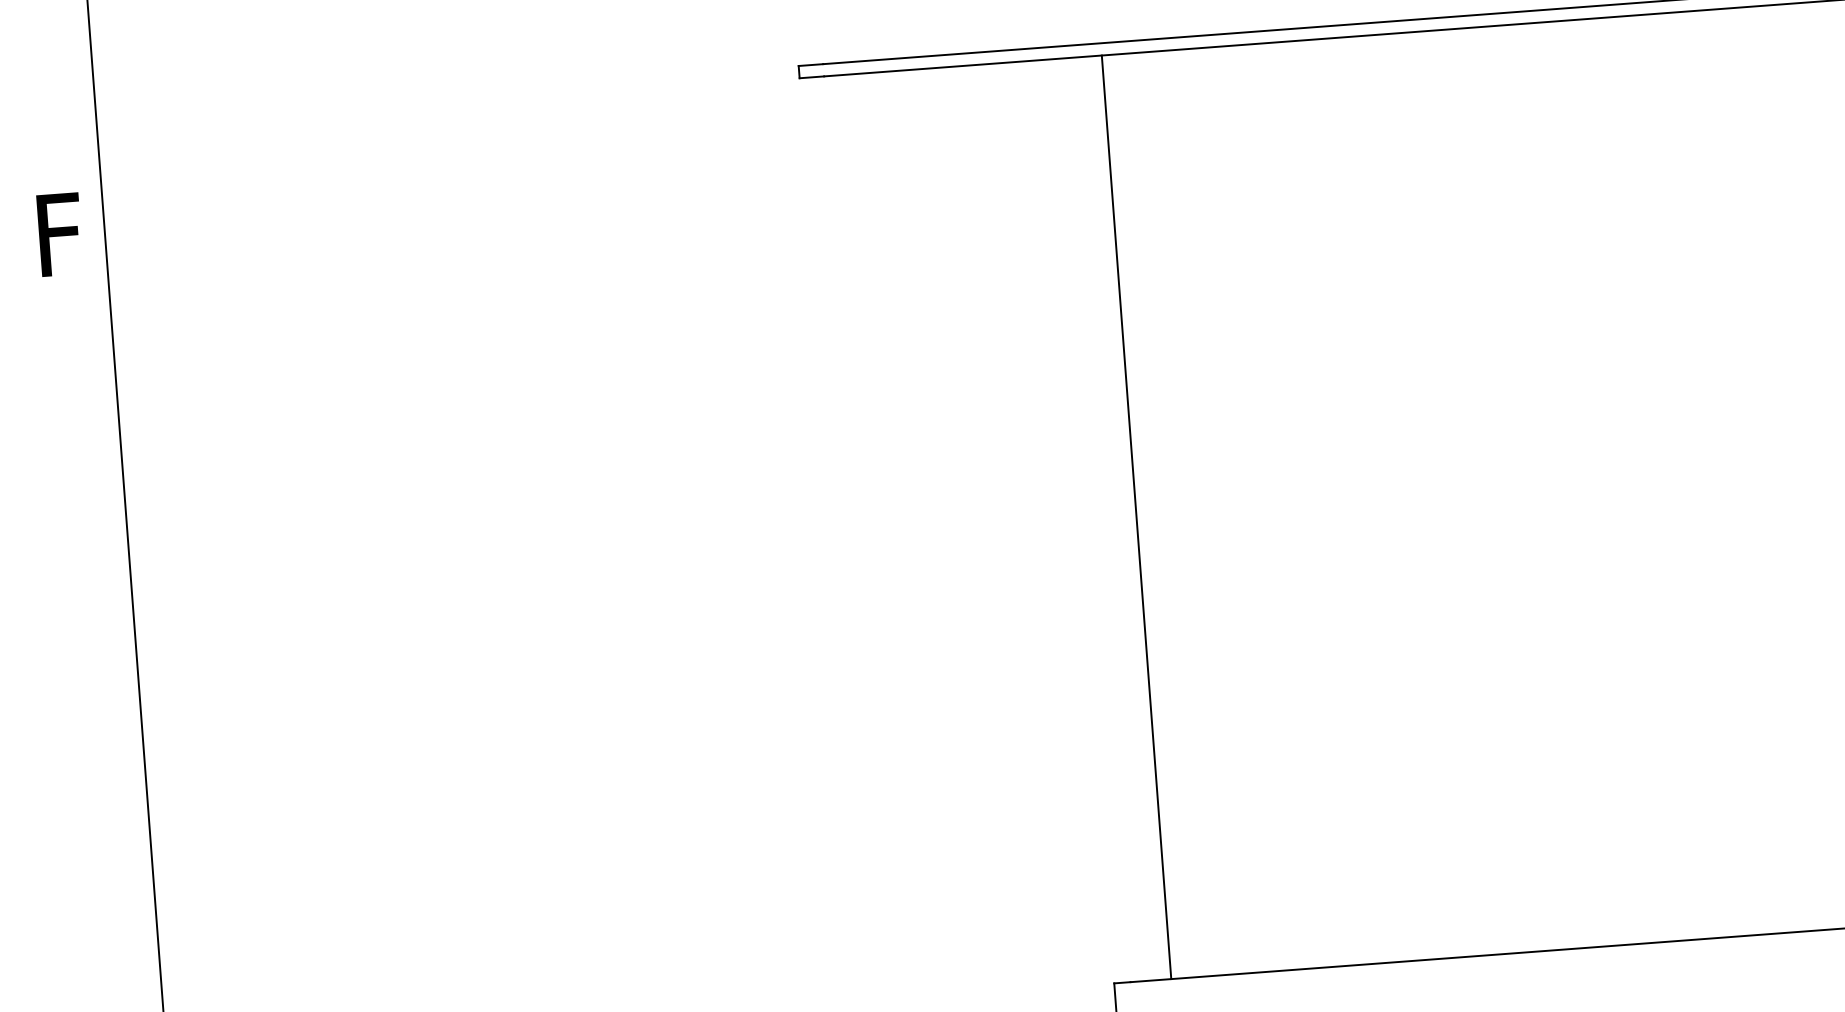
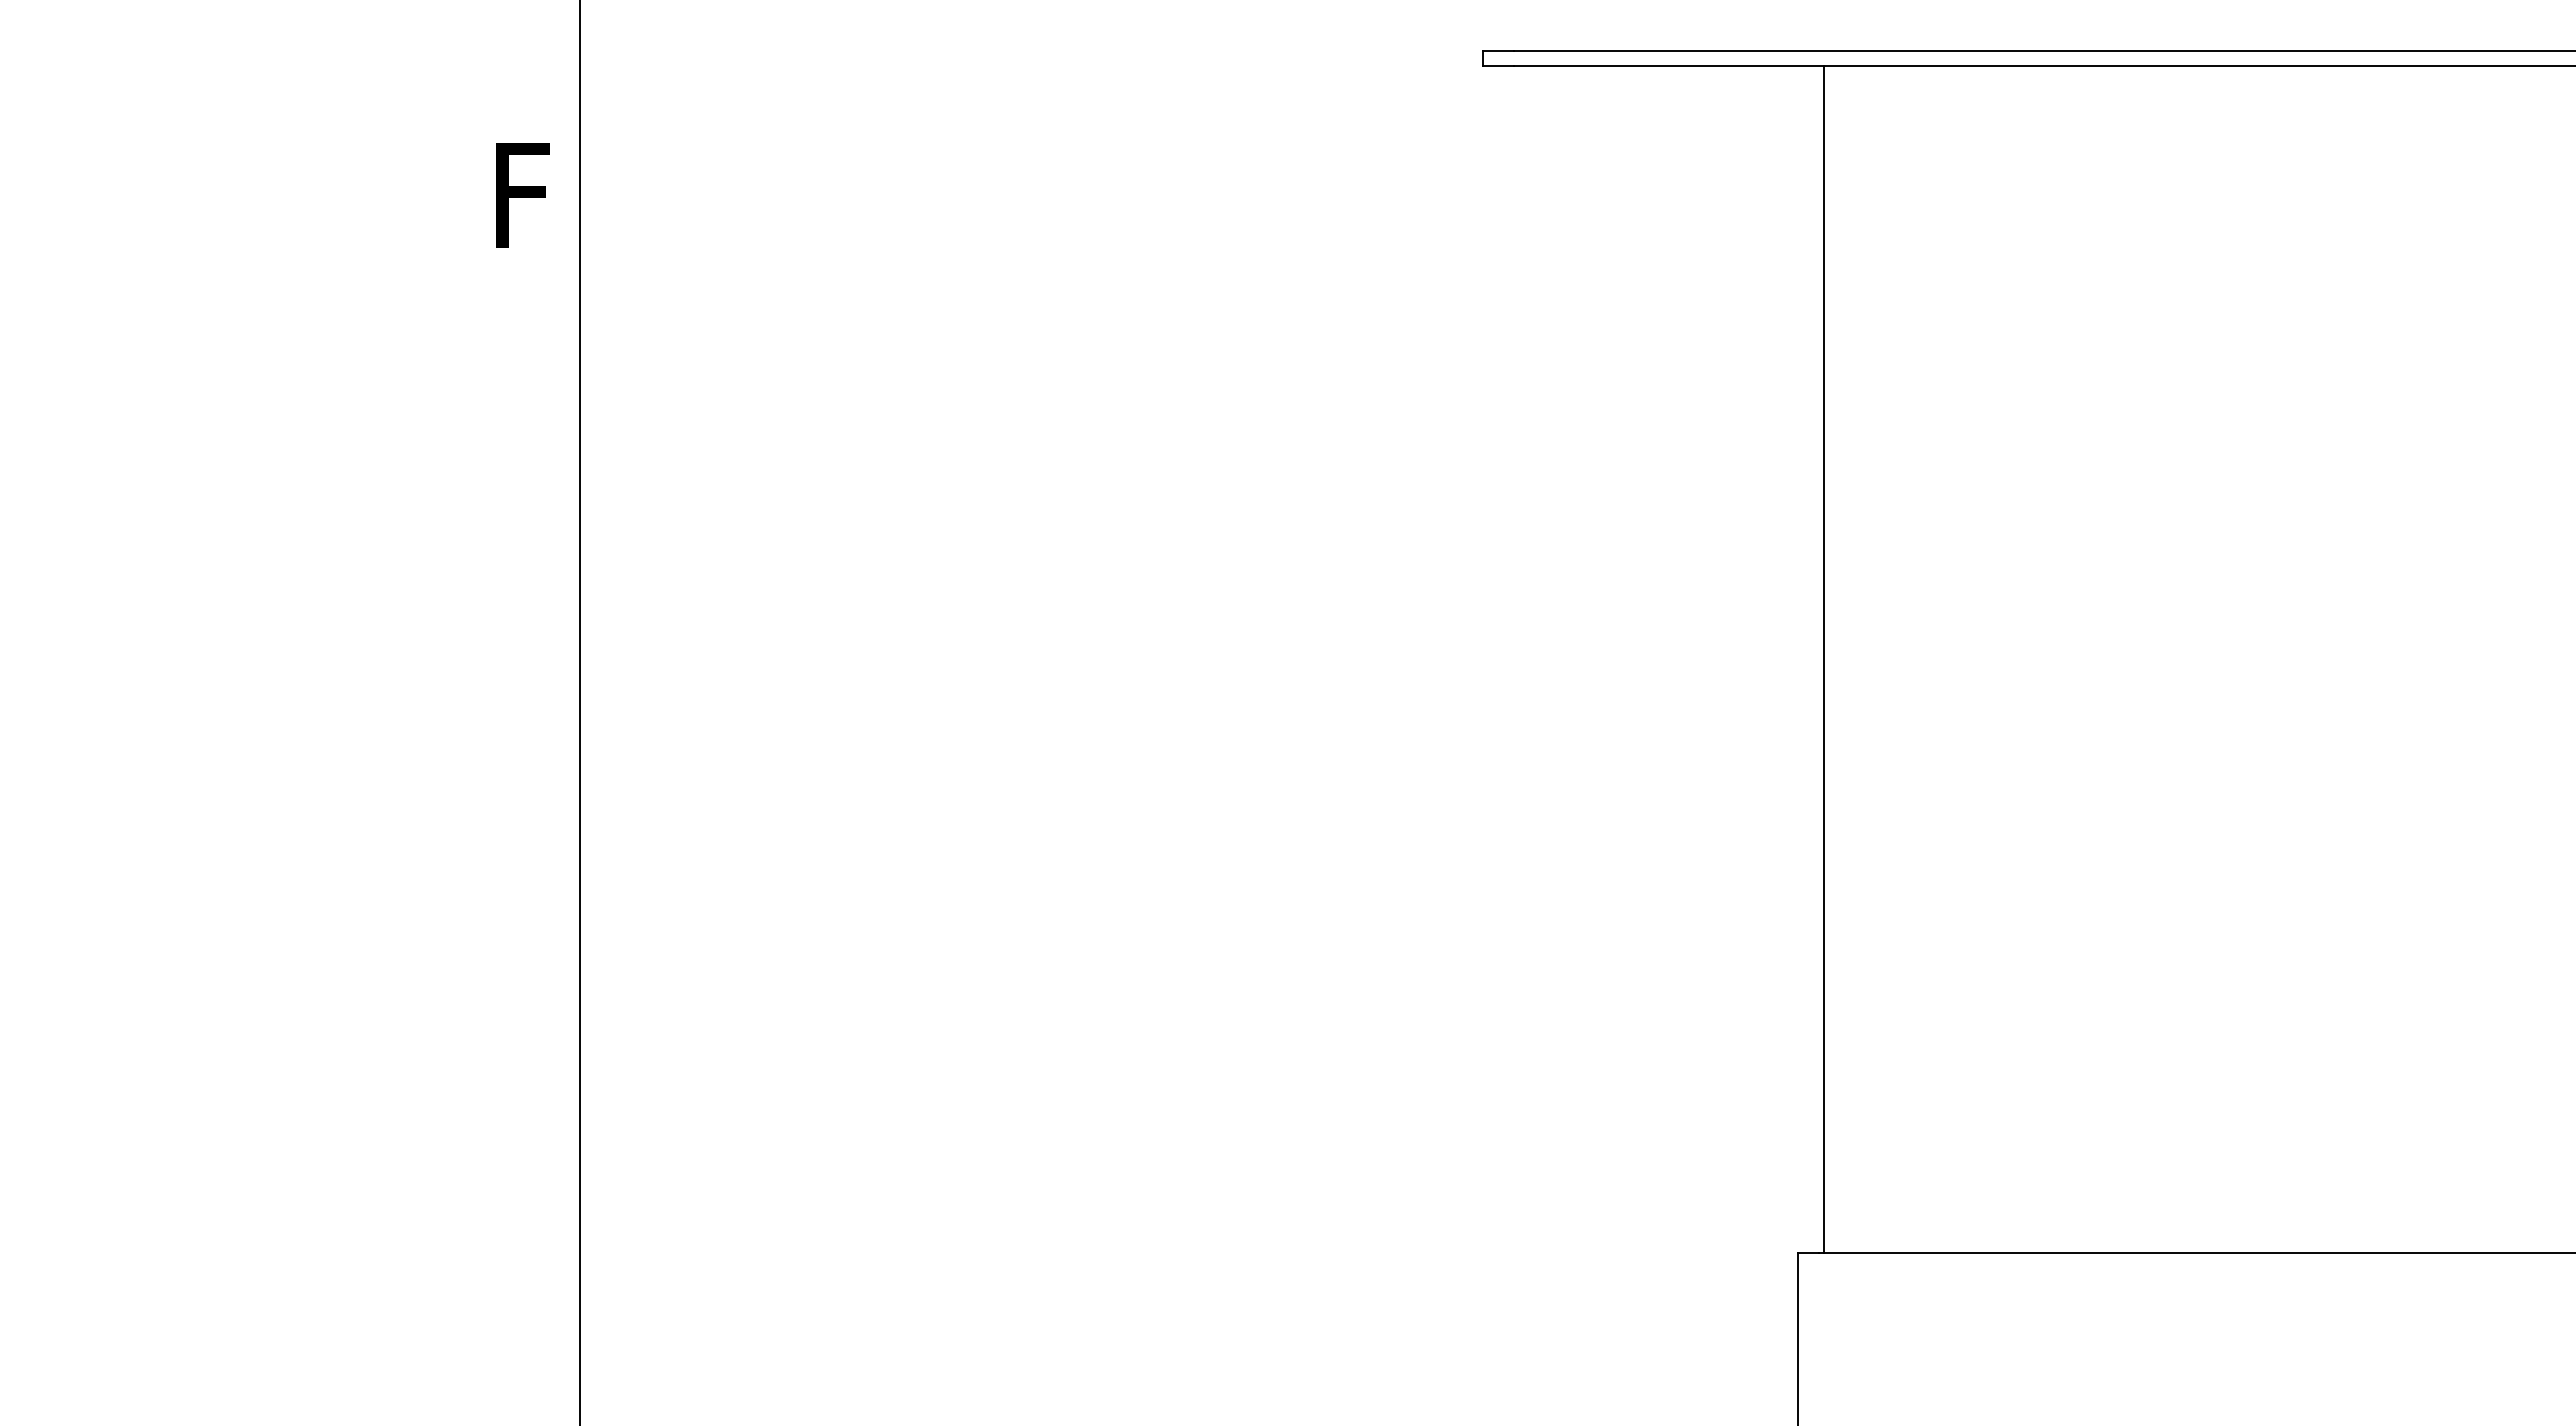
line: (1136, 517) -> (1824, 659), moved

